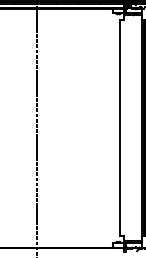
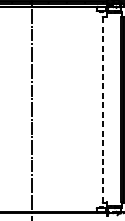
line: (119, 128) -> (102, 110), solid -> dashed

